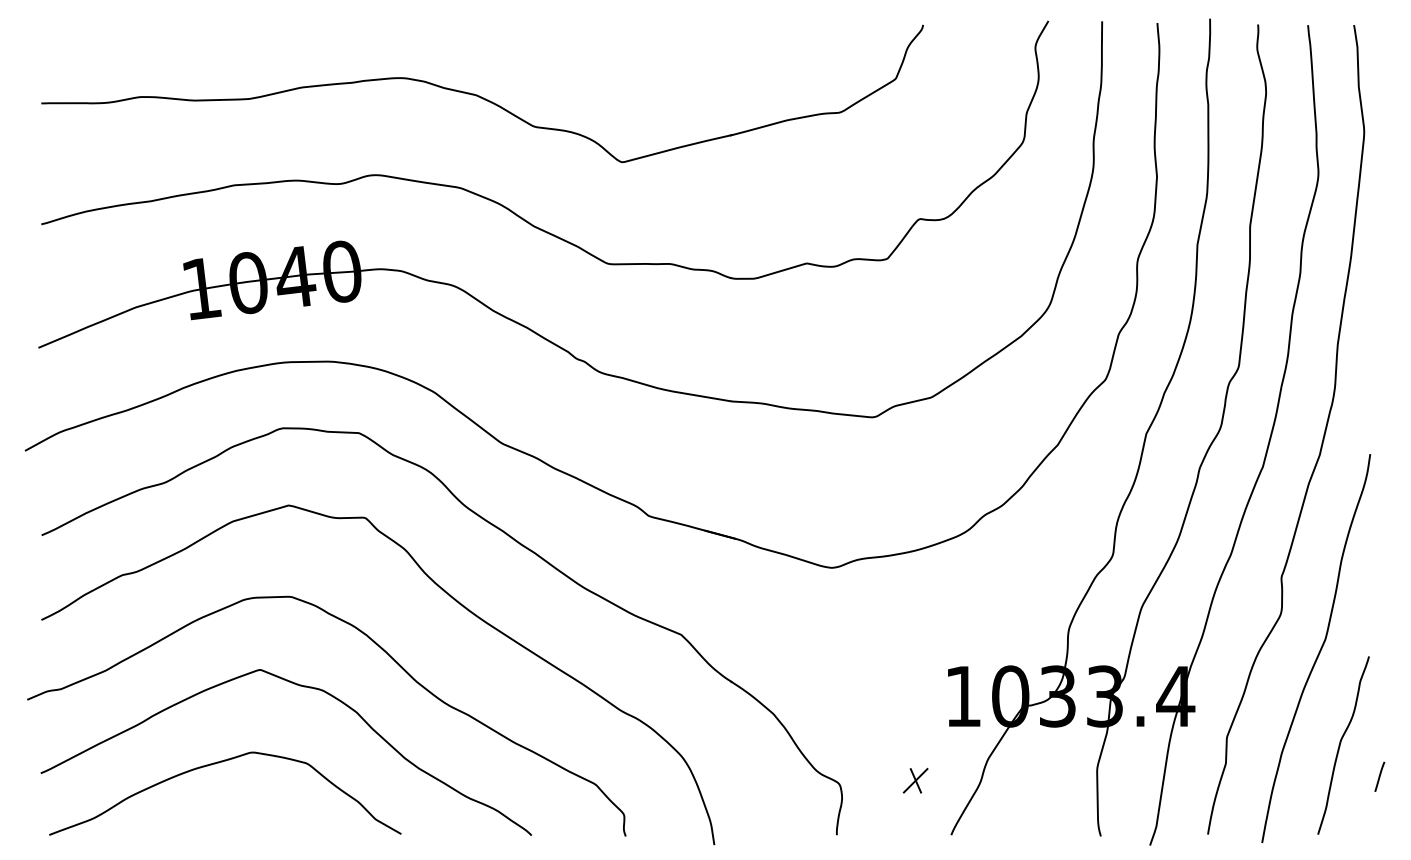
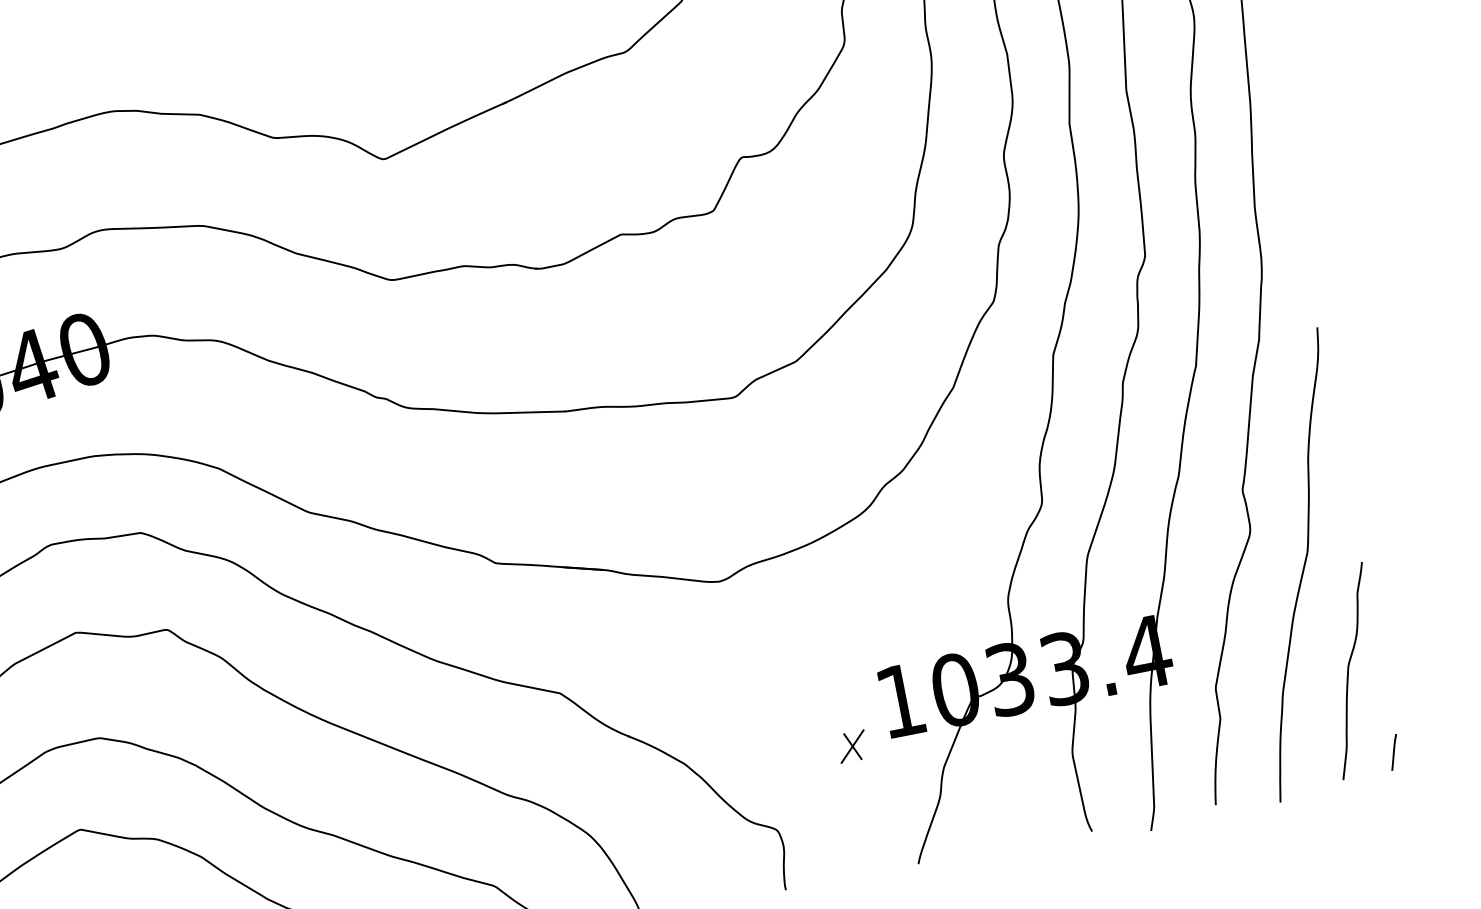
line: (1379, 776) -> (1393, 752), moved
part: (915, 780) -> (852, 746), moved

